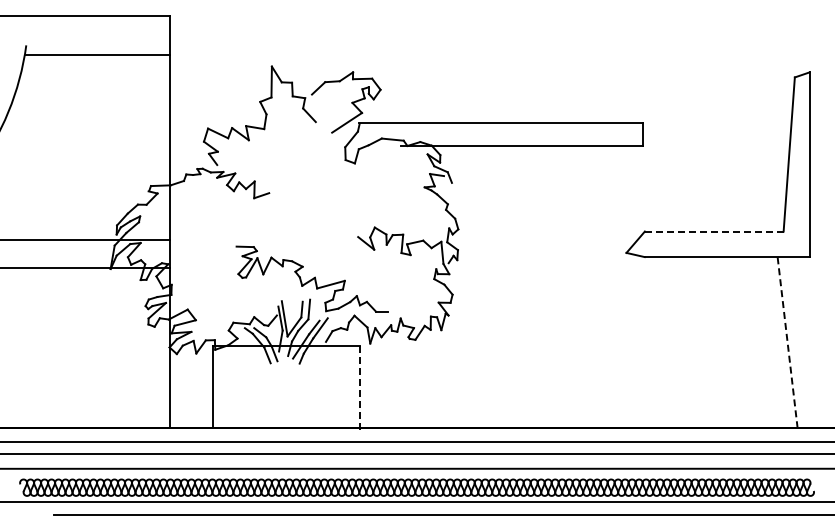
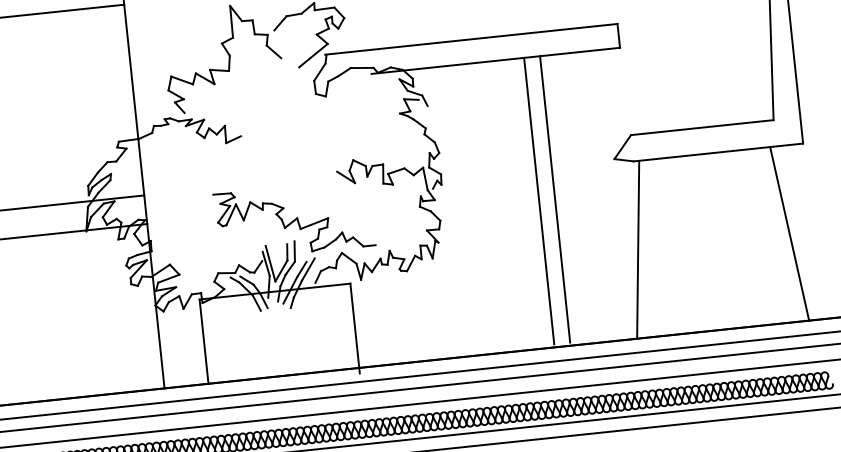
line: (714, 231) -> (702, 127), dashed -> solid
line: (549, 285) -> (538, 200), added
line: (565, 285) -> (555, 199), added
line: (640, 342) -> (638, 249), added
line: (787, 342) -> (789, 233), dashed -> solid
line: (359, 389) -> (354, 328), dashed -> solid

